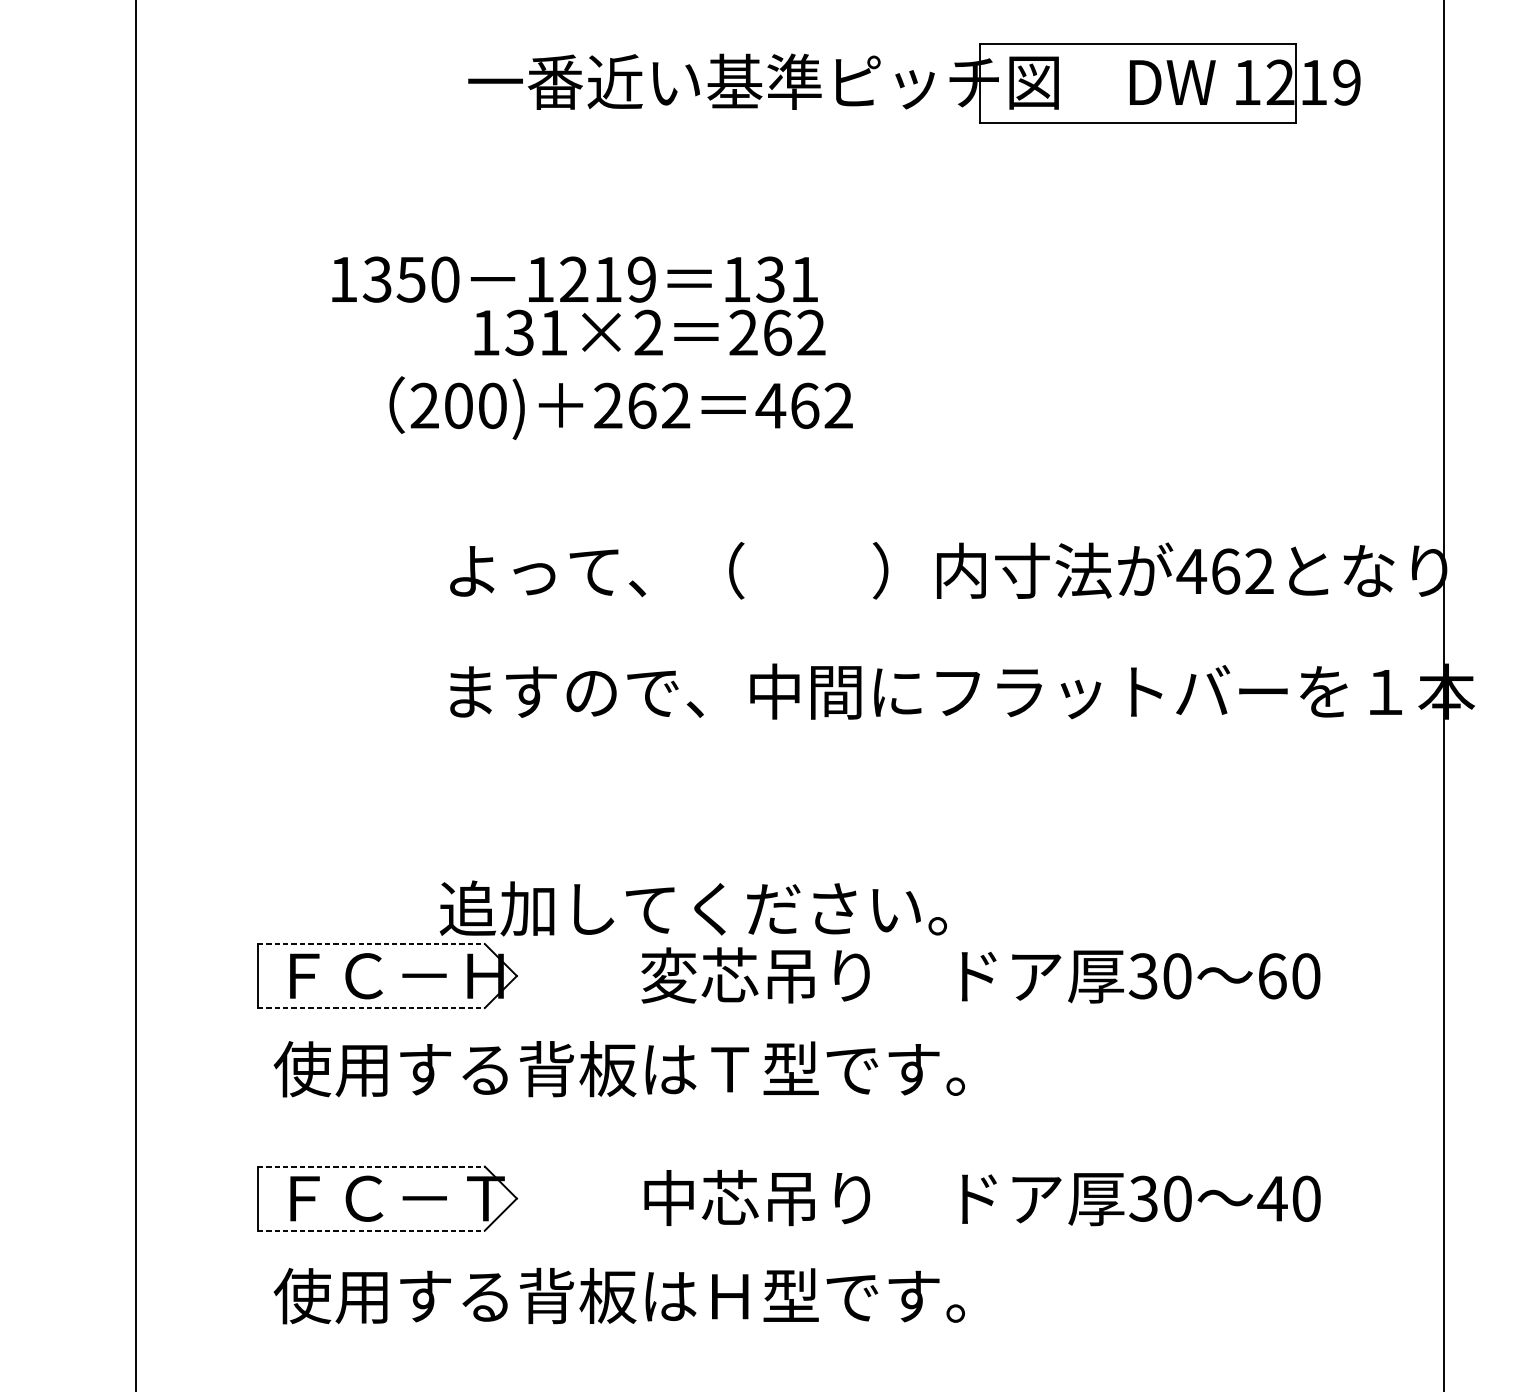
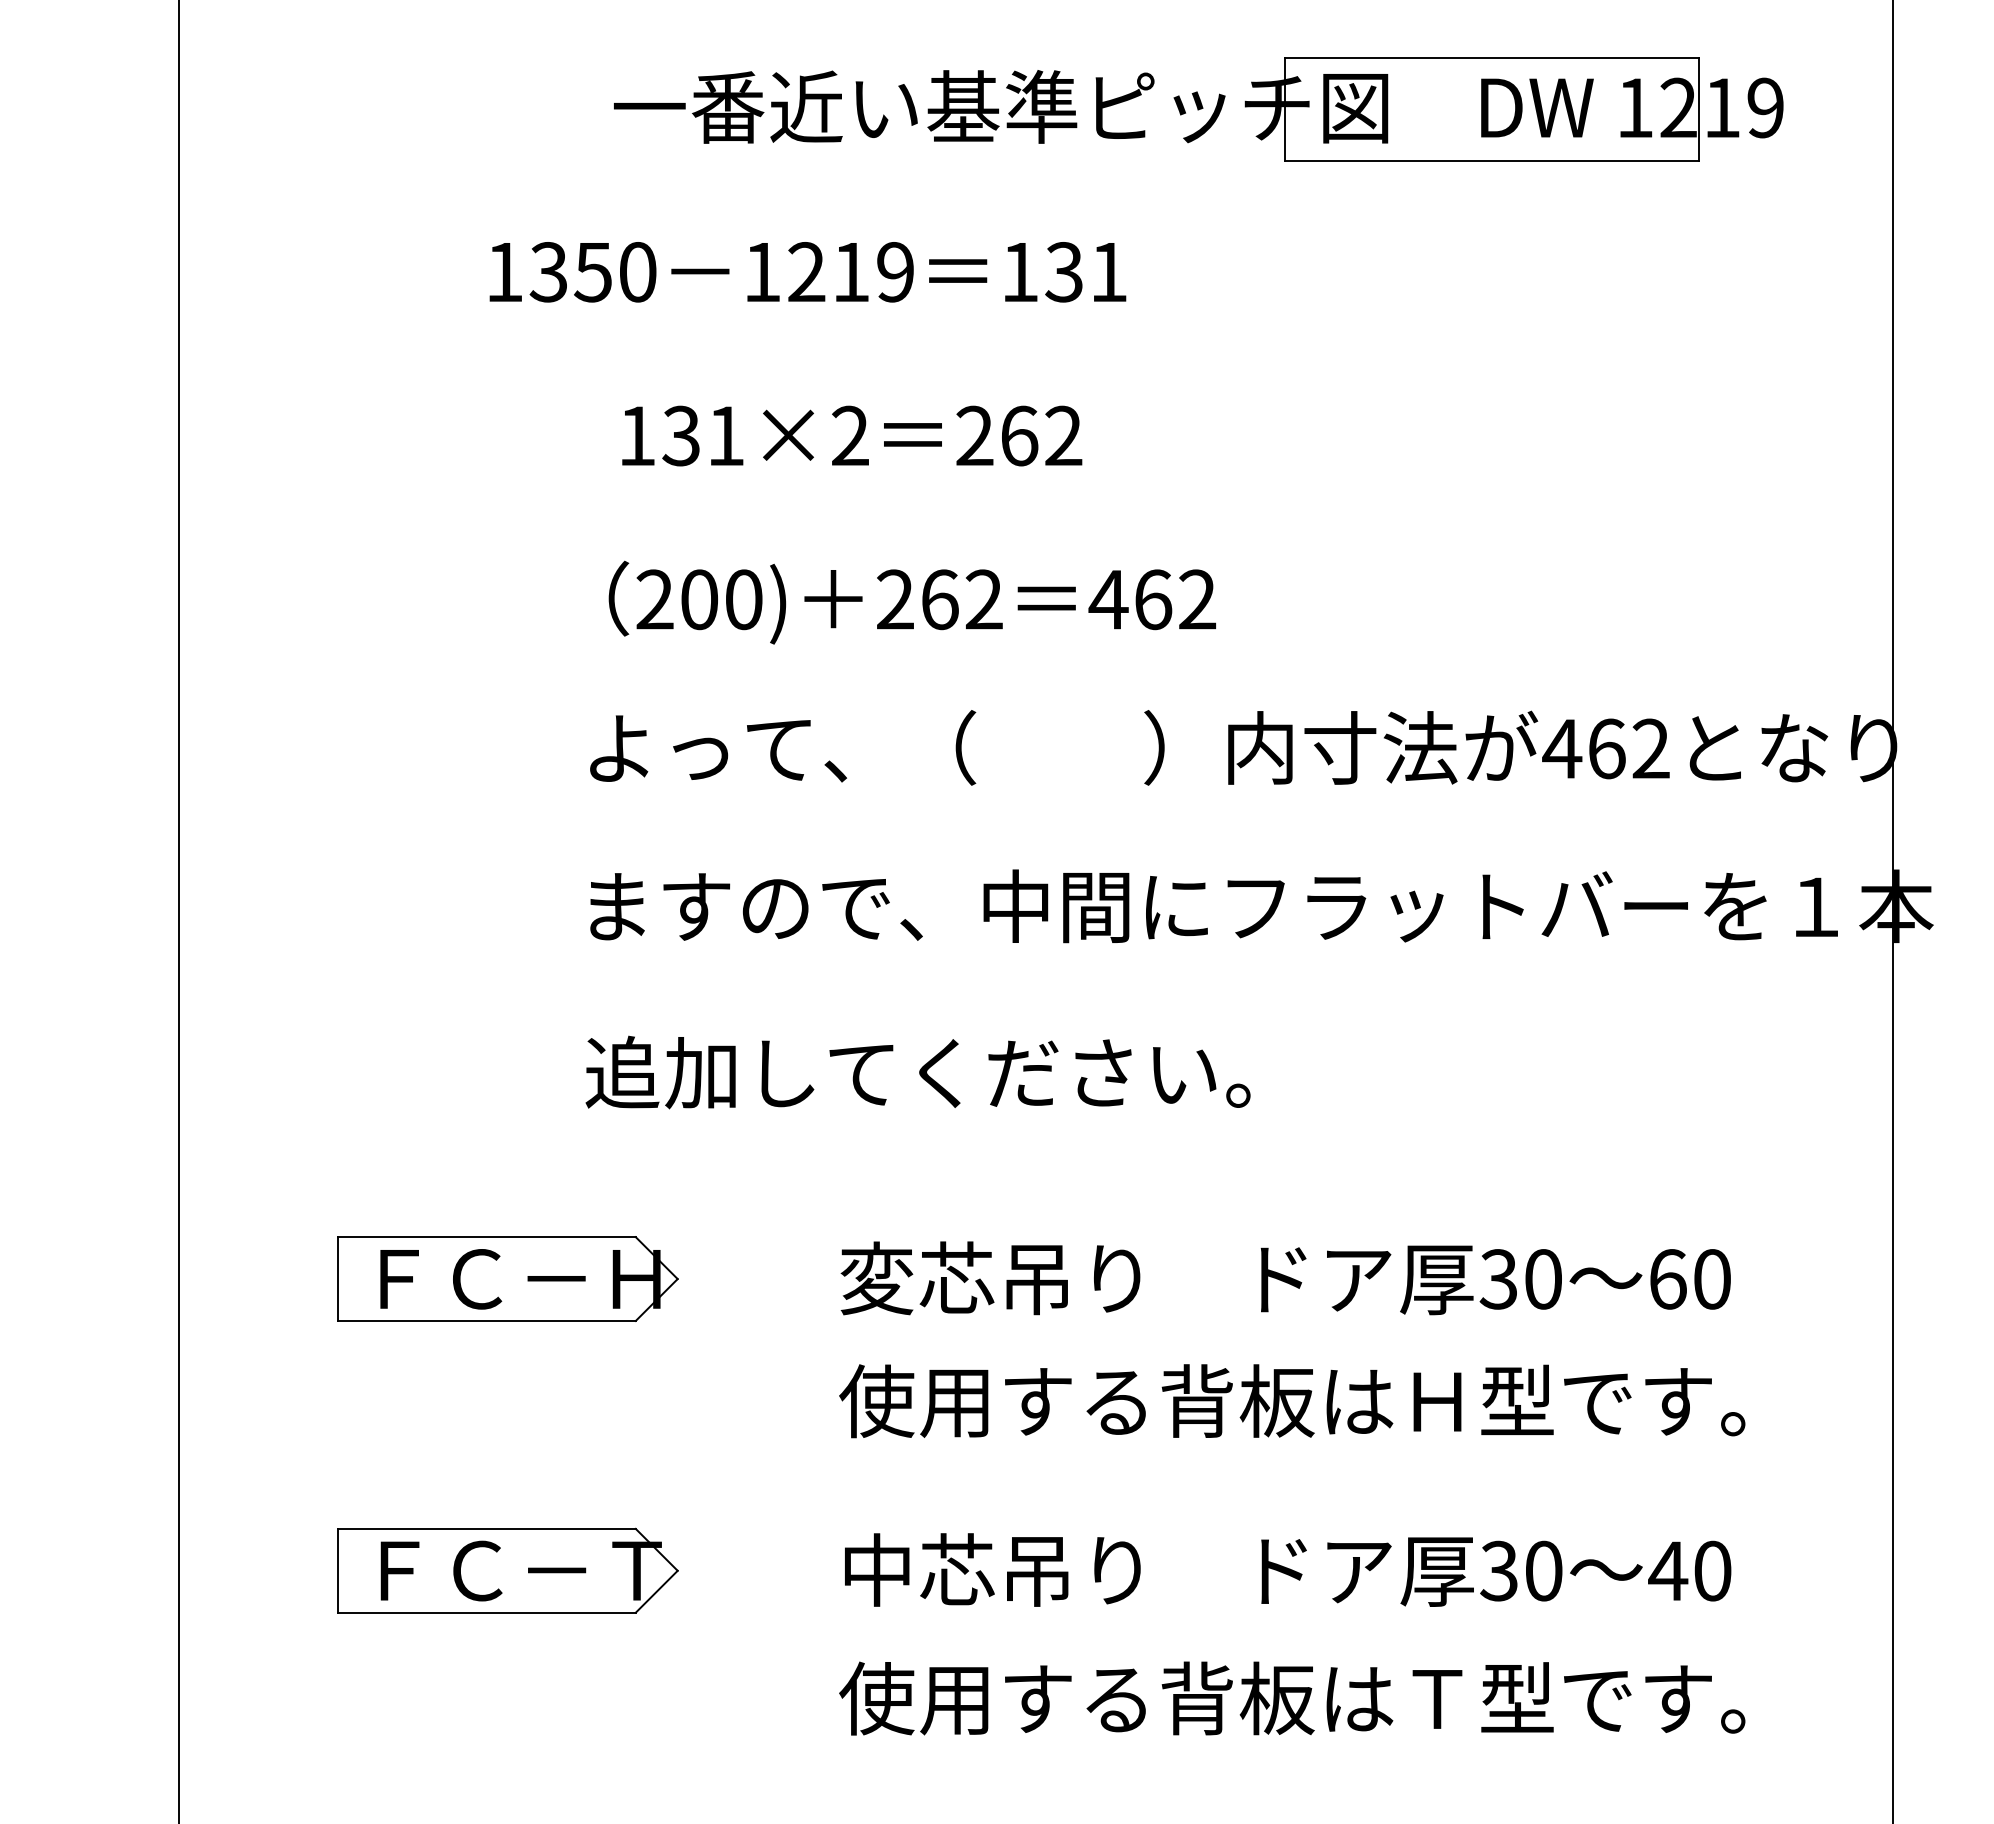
text: (574, 279) -> (807, 272), moved
text: (620, 408) -> (911, 602), moved
text: (692, 908) -> (917, 1072), moved
line: (371, 944) -> (486, 1237), dashed -> solid
line: (371, 1007) -> (486, 1320), dashed -> solid
text: (802, 1069) -> (1051, 1401), 使用する背板はＴ型です。 -> 使用する背板はＨ型です。
line: (371, 1166) -> (486, 1528), dashed -> solid
line: (371, 1230) -> (486, 1612), dashed -> solid
text: (802, 1296) -> (1051, 1698), 使用する背板はＨ型です。 -> 使用する背板はＴ型です。

